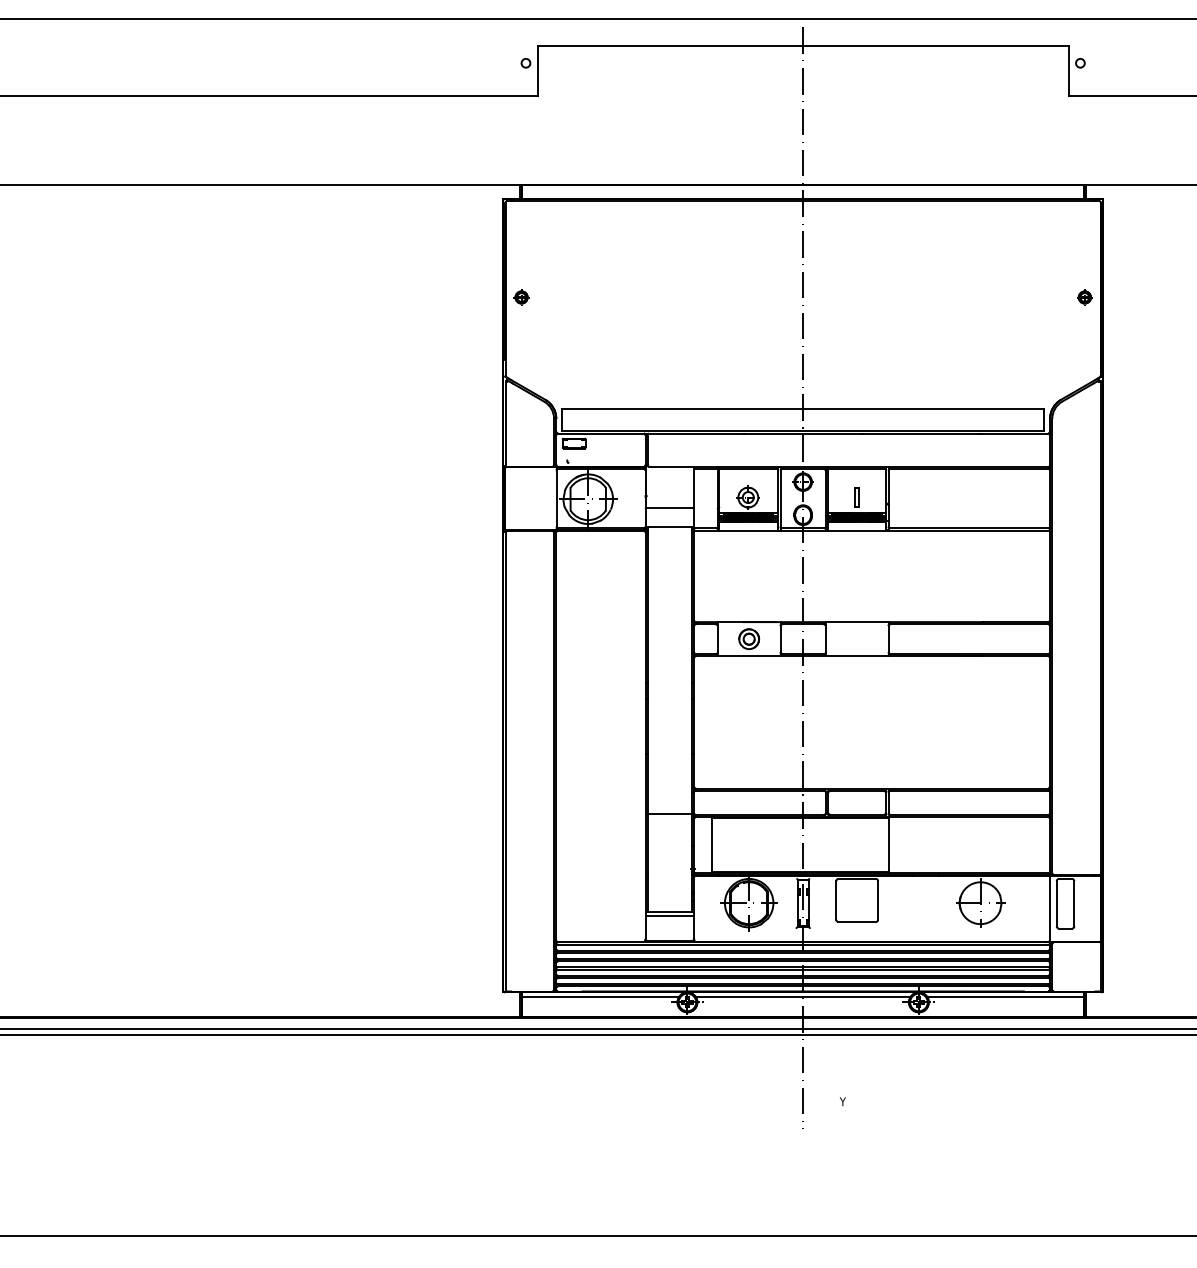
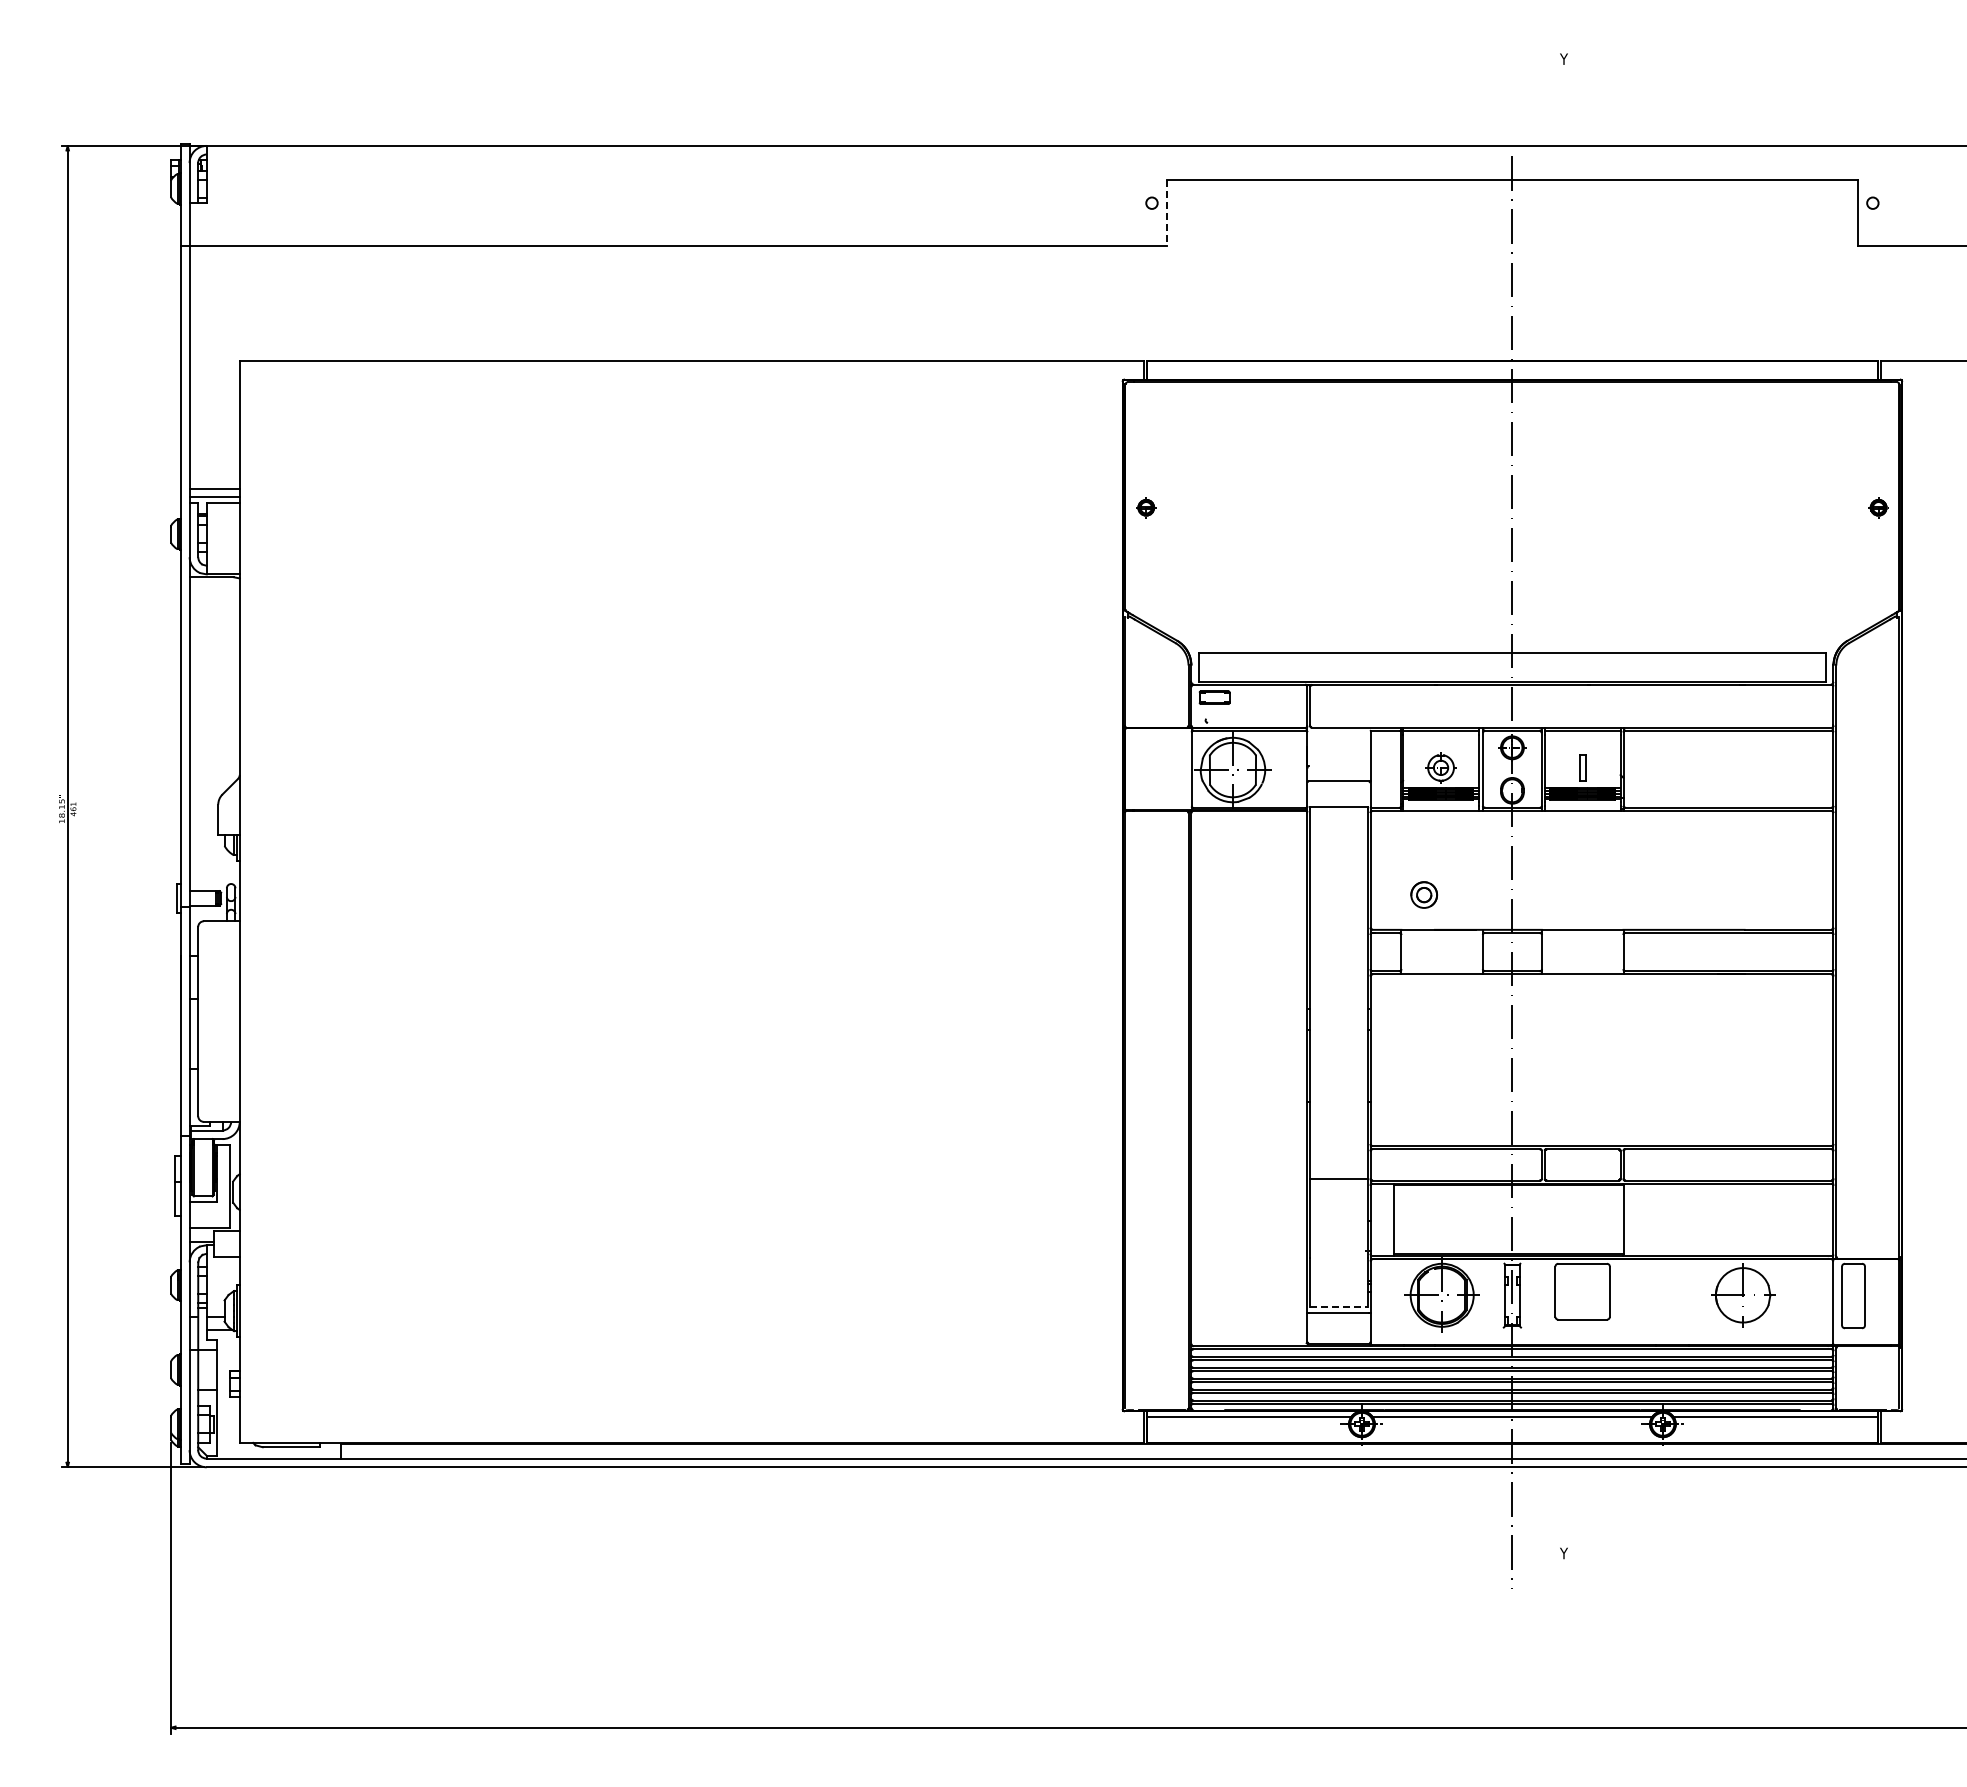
line: (537, 71) -> (1167, 213), solid -> dashed
part: (748, 638) -> (1423, 894), moved
line: (670, 911) -> (1339, 1306), solid -> dashed

